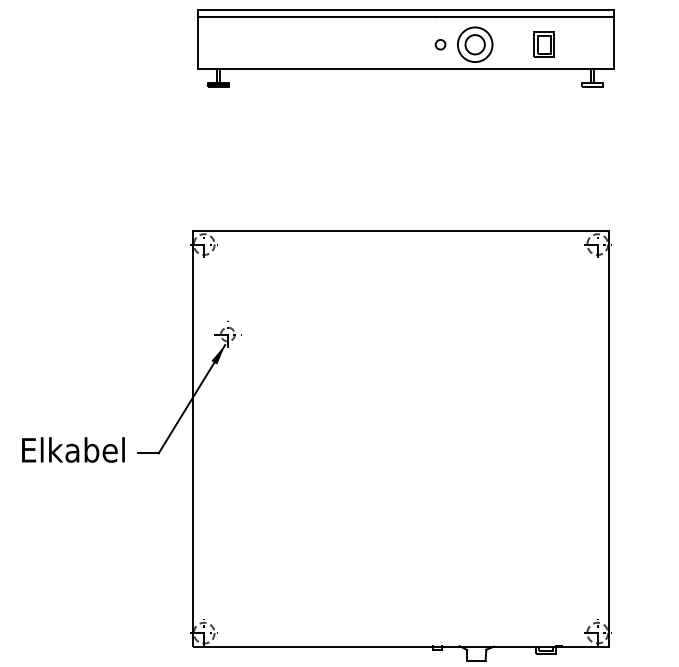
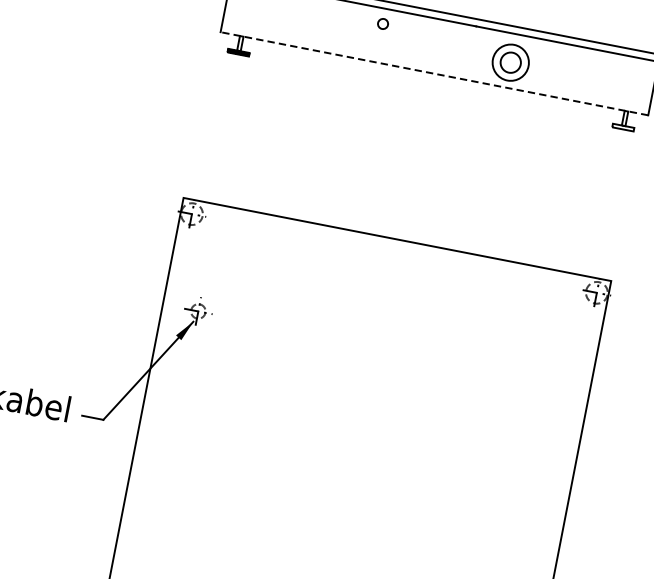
circle: (440, 44) -> (383, 23), moved
part: (543, 44) -> (581, 76), removed
line: (405, 69) -> (434, 74), solid -> dashed

